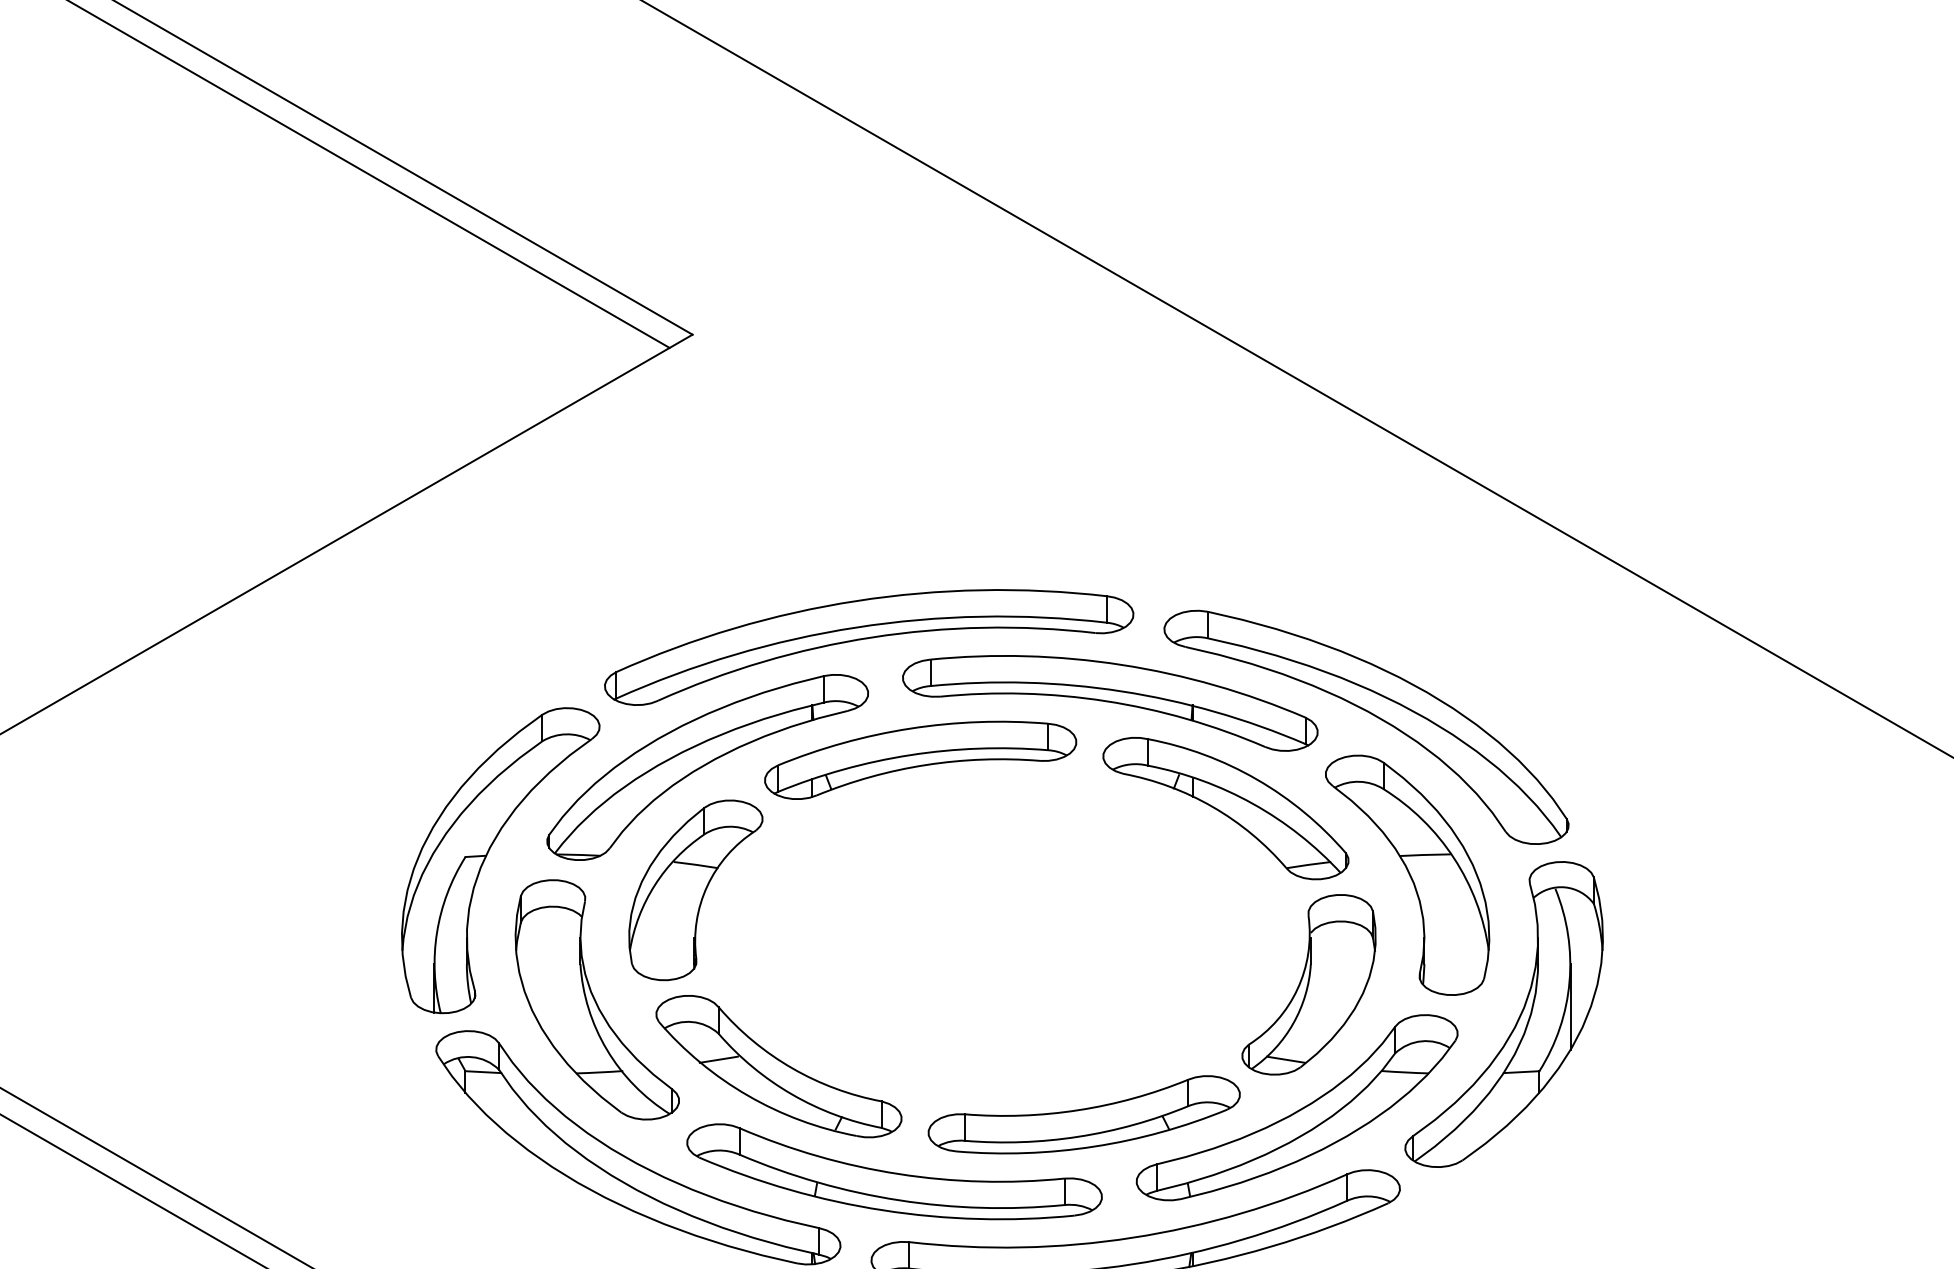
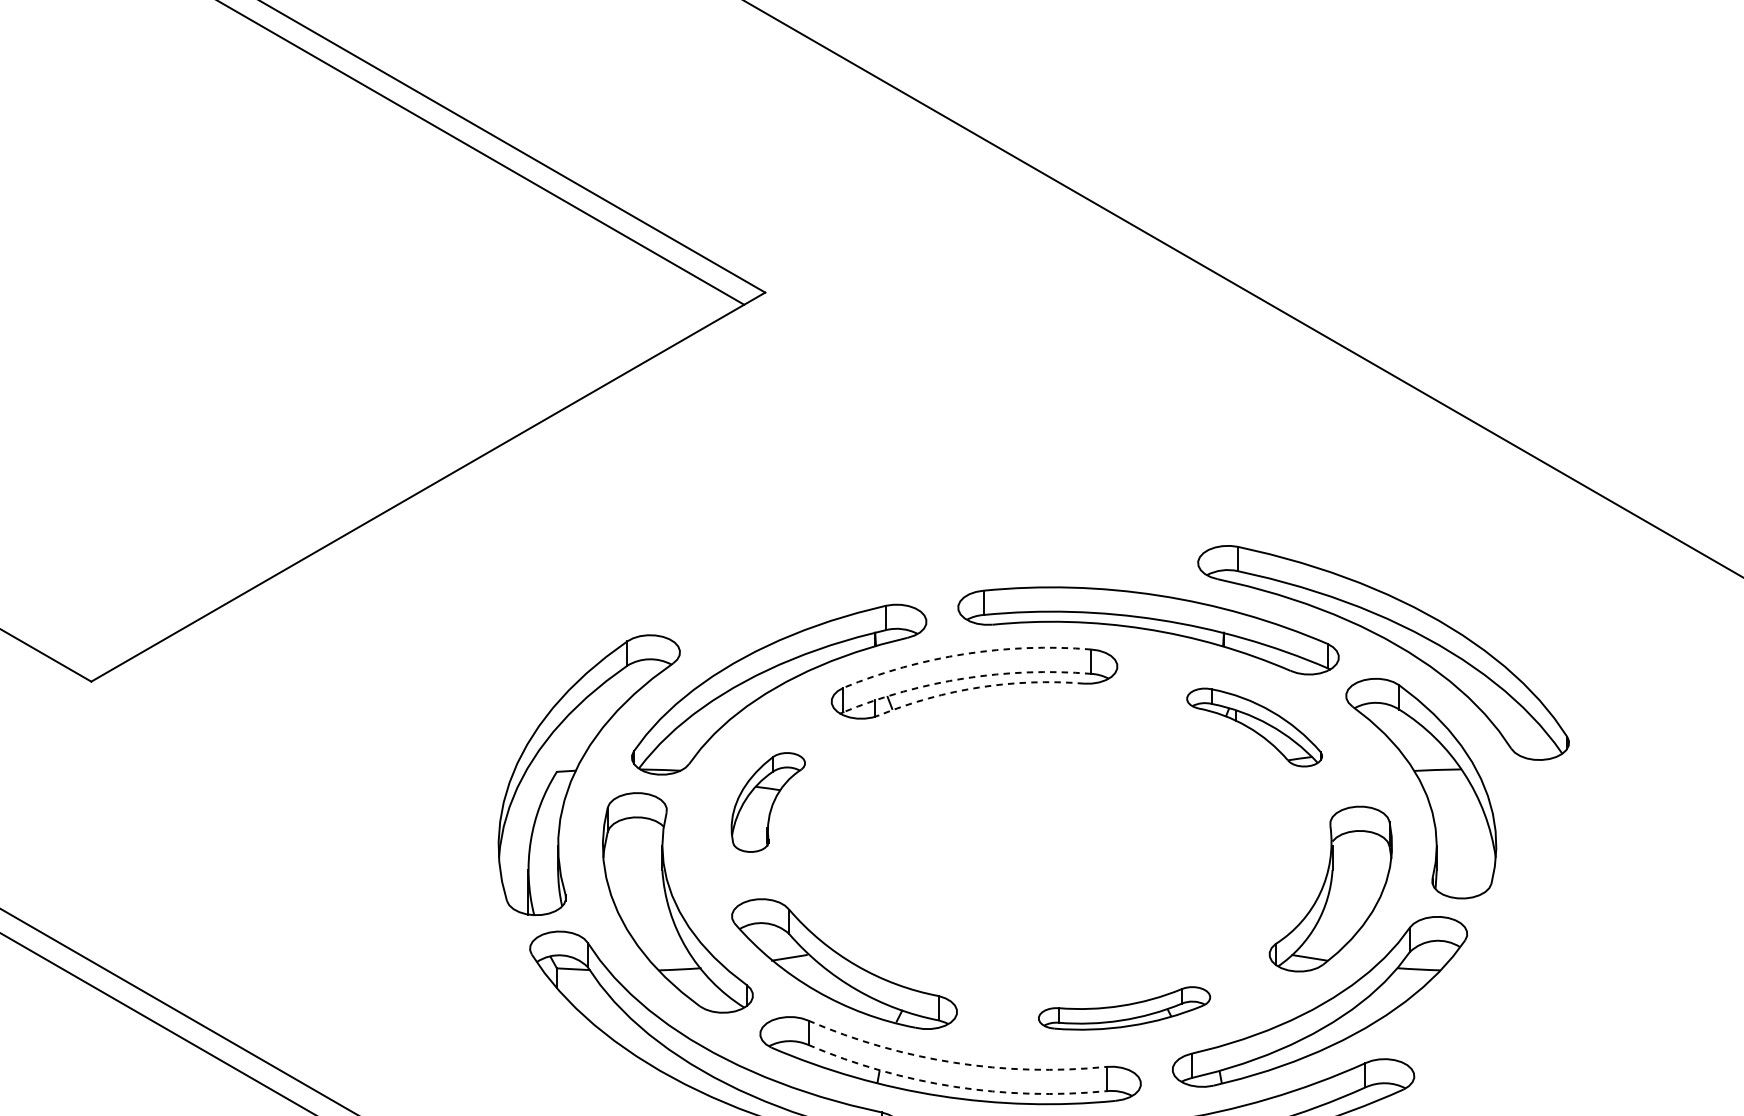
part: (867, 639) -> (925, 572), removed
arc: (910, 728) -> (965, 653), solid -> dashed
arc: (910, 755) -> (965, 678), solid -> dashed
arc: (926, 764) -> (979, 686), solid -> dashed
part: (1225, 808) -> (1254, 727), size x0.6
part: (695, 890) -> (767, 802), size x0.6
part: (1516, 1021) -> (1521, 922), removed
part: (1083, 1114) -> (1123, 1008), size x0.6
arc: (899, 1174) -> (955, 1063), solid -> dashed
arc: (899, 1200) -> (955, 1086), solid -> dashed

